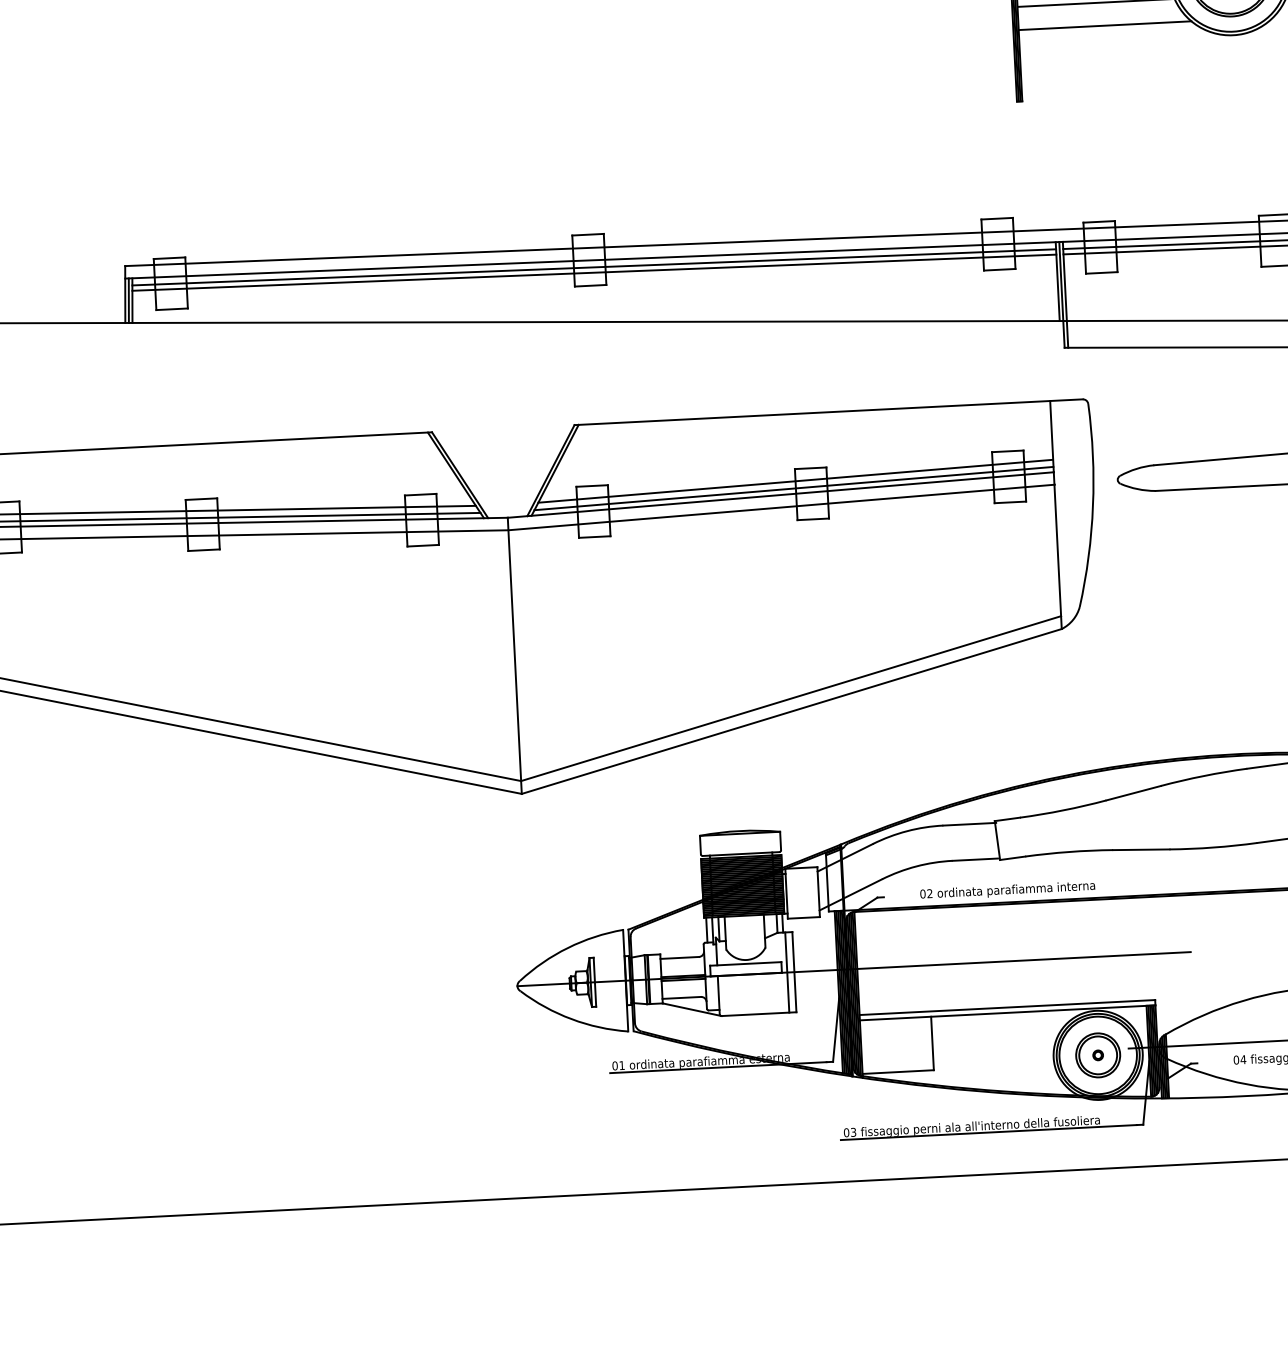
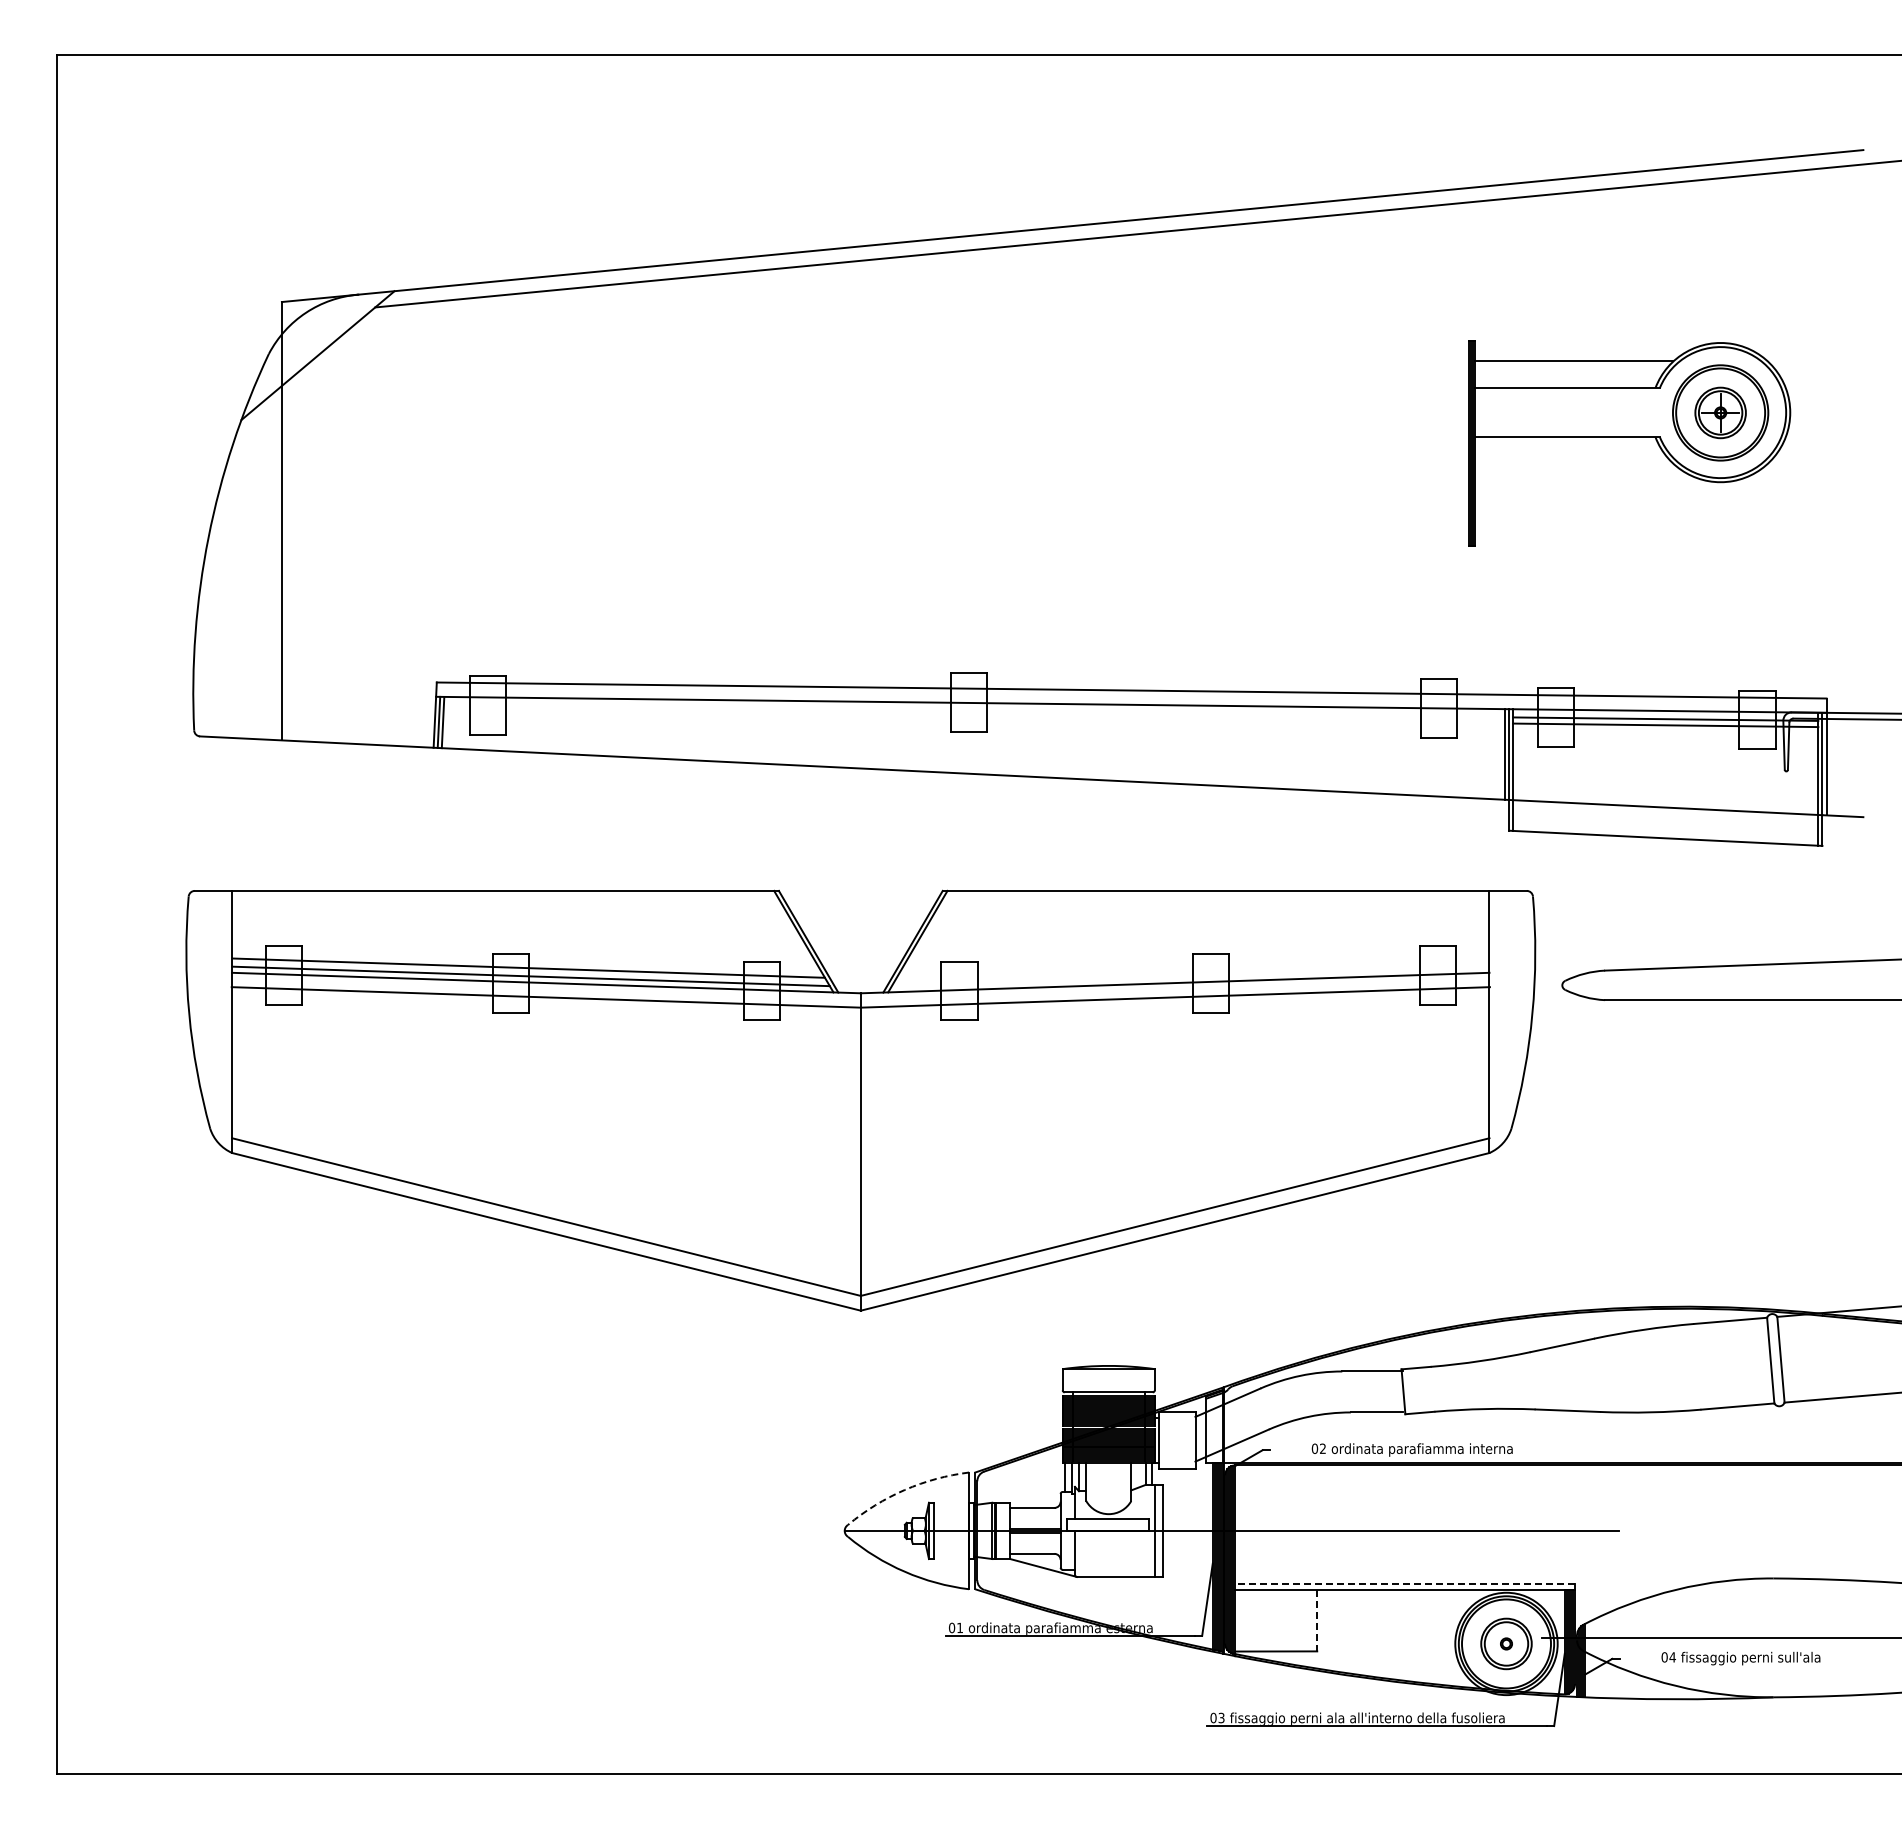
line: (1105, 25) -> (1574, 463), removed
line: (594, 267) -> (974, 711), removed
line: (594, 272) -> (974, 717), removed
line: (795, 480) -> (1192, 967), removed
line: (793, 488) -> (1190, 976), removed
arc: (567, 948) -> (904, 1490), solid -> dashed
line: (1007, 1007) -> (1405, 1583), solid -> dashed
line: (932, 1043) -> (1317, 1620), solid -> dashed

